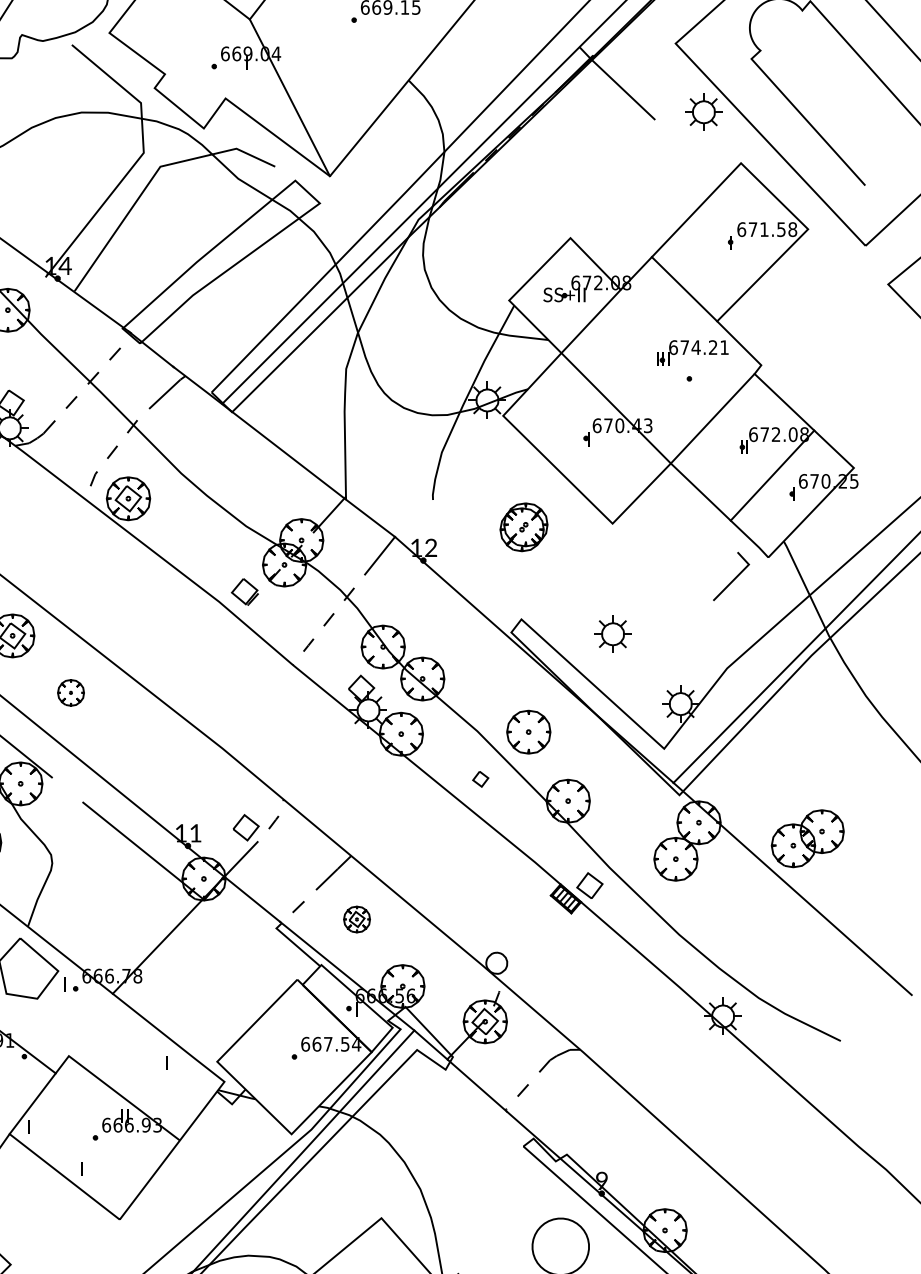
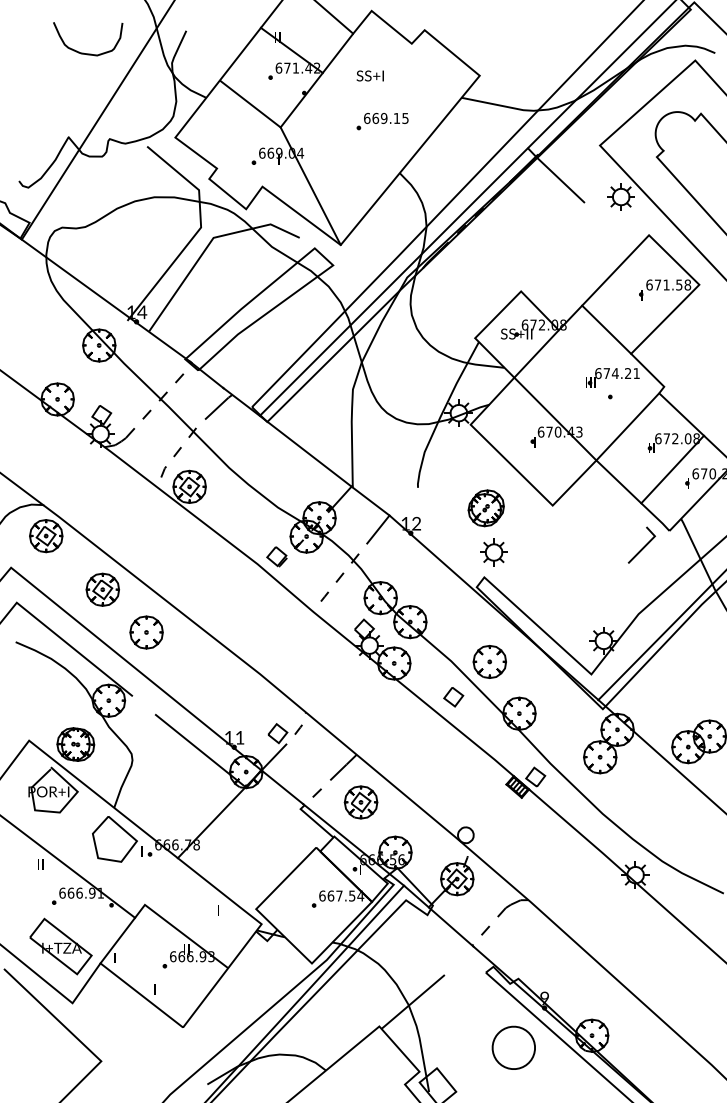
part: (612, 634) -> (493, 552), moved
part: (70, 692) -> (146, 632), size x1.67
part: (480, 779) -> (453, 697), size x1.67
part: (356, 919) -> (360, 802), size x1.67
line: (426, 1184) -> (413, 1001), added

